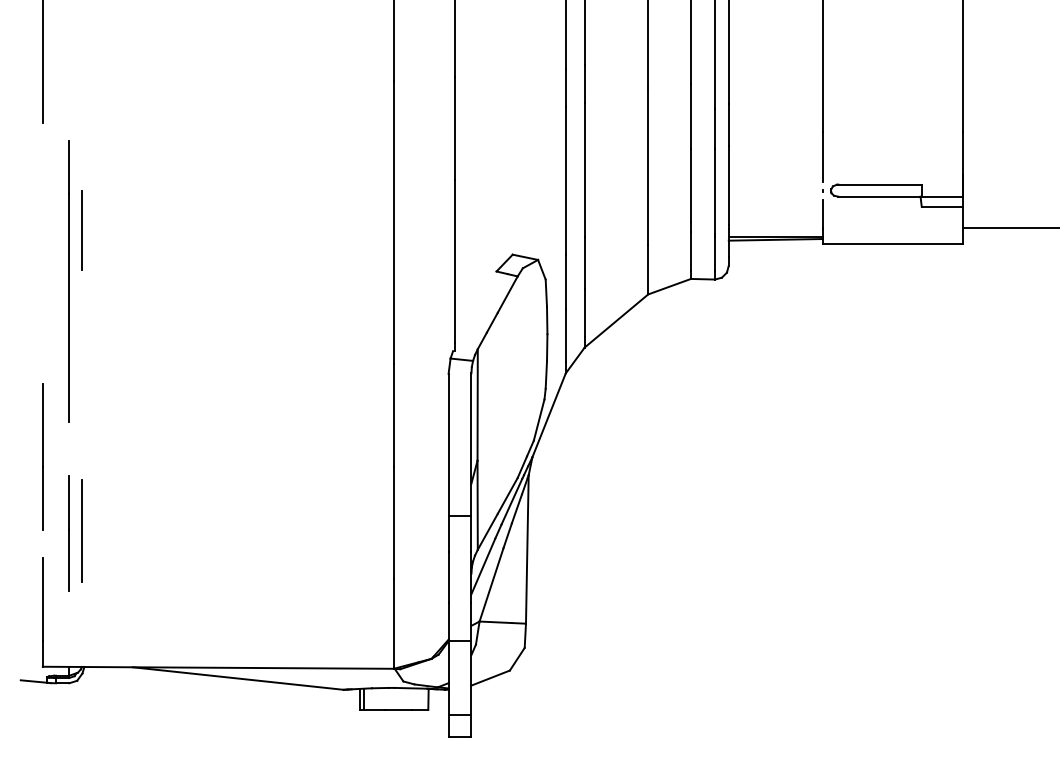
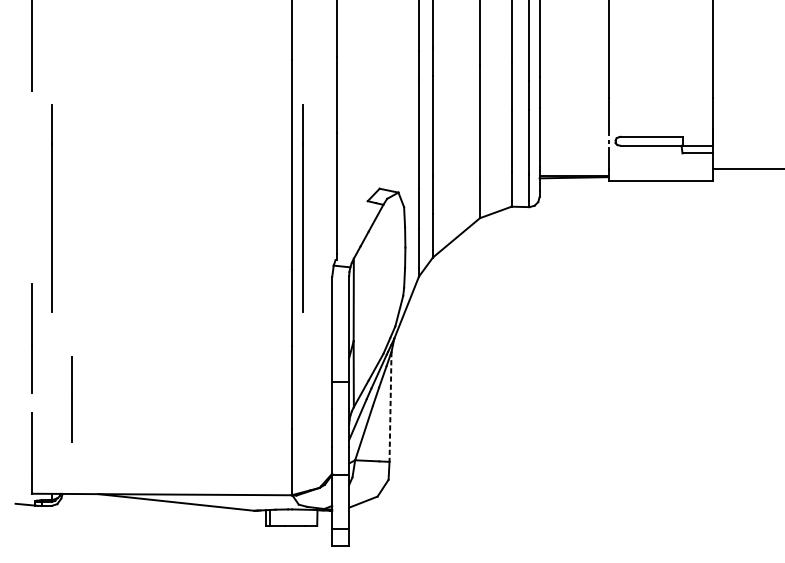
line: (82, 230) -> (61, 170), removed
line: (408, 281) -> (302, 208), added
line: (81, 530) -> (60, 392), removed
line: (68, 533) -> (71, 399), moved
line: (527, 549) -> (390, 406), solid -> dashed

